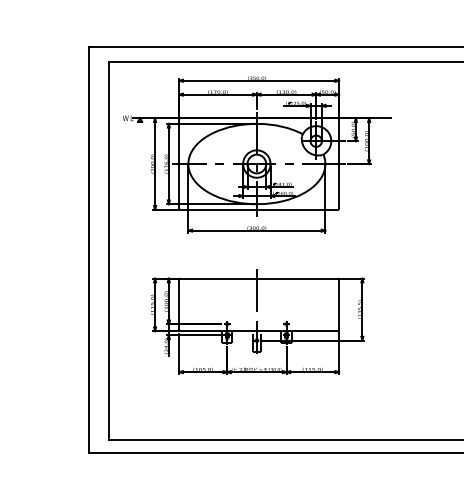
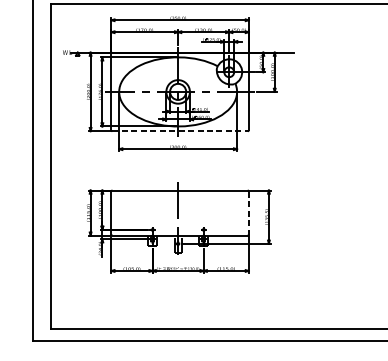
line: (259, 209) -> (180, 131), solid -> dashed
line: (339, 304) -> (249, 212), solid -> dashed

